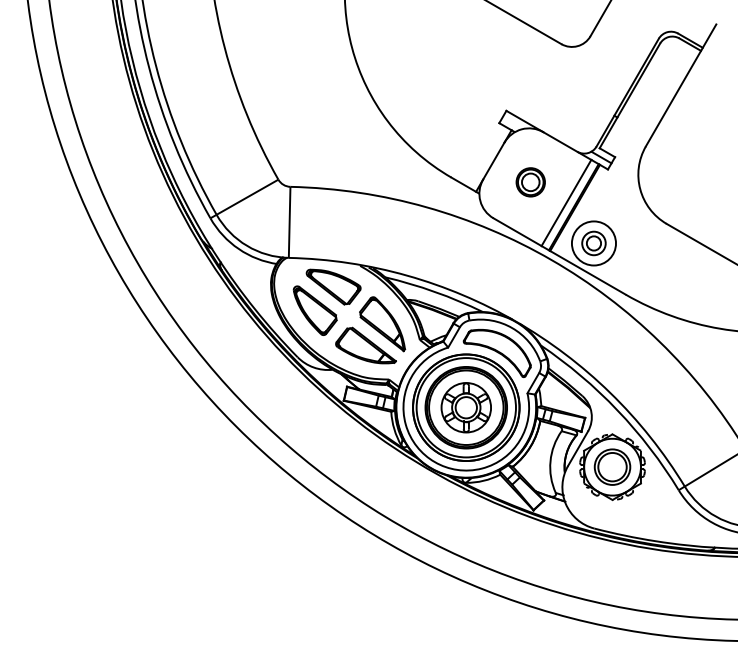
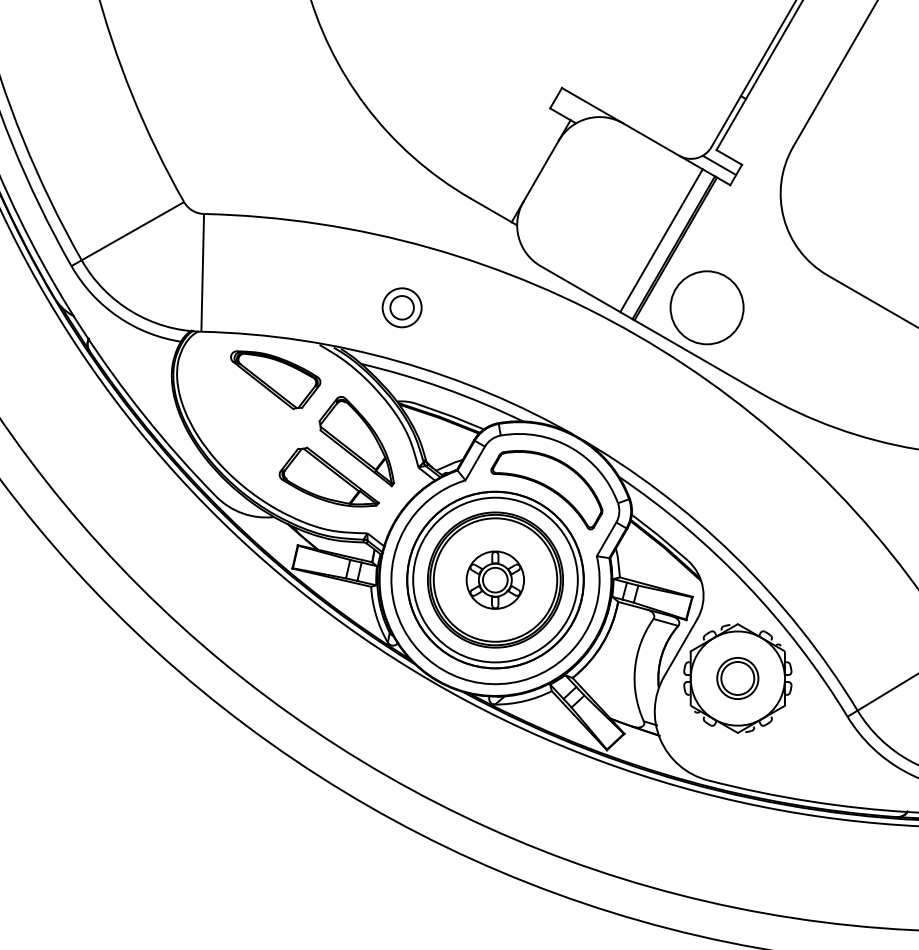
part: (530, 182) -> (601, 206), removed
part: (593, 243) -> (401, 307), moved
part: (314, 310) -> (243, 418), removed
part: (465, 407) -> (494, 579), size x0.7
part: (612, 466) -> (737, 677), size x0.7

